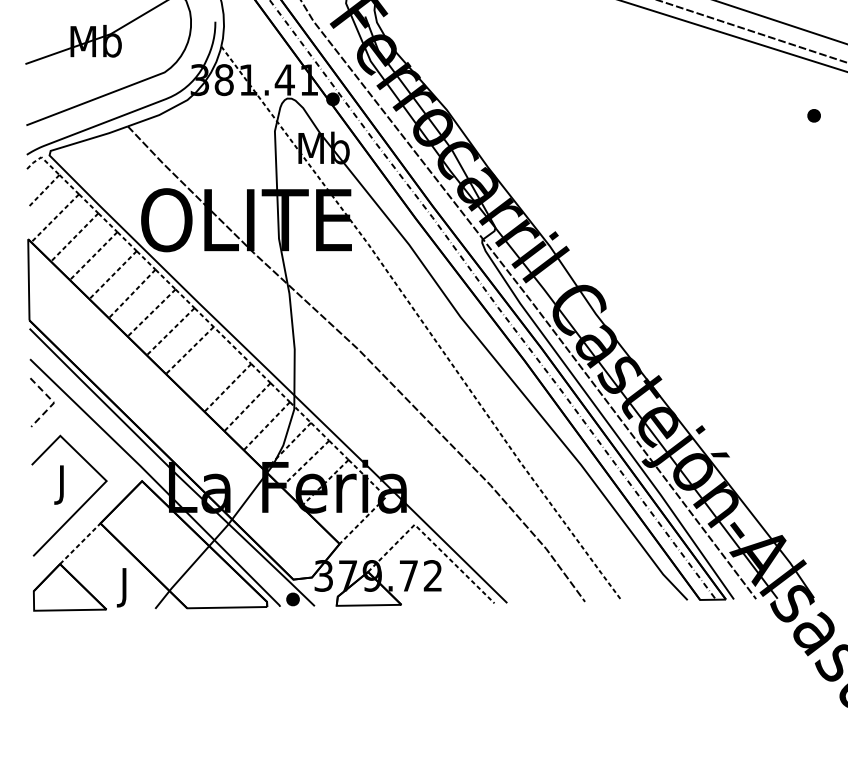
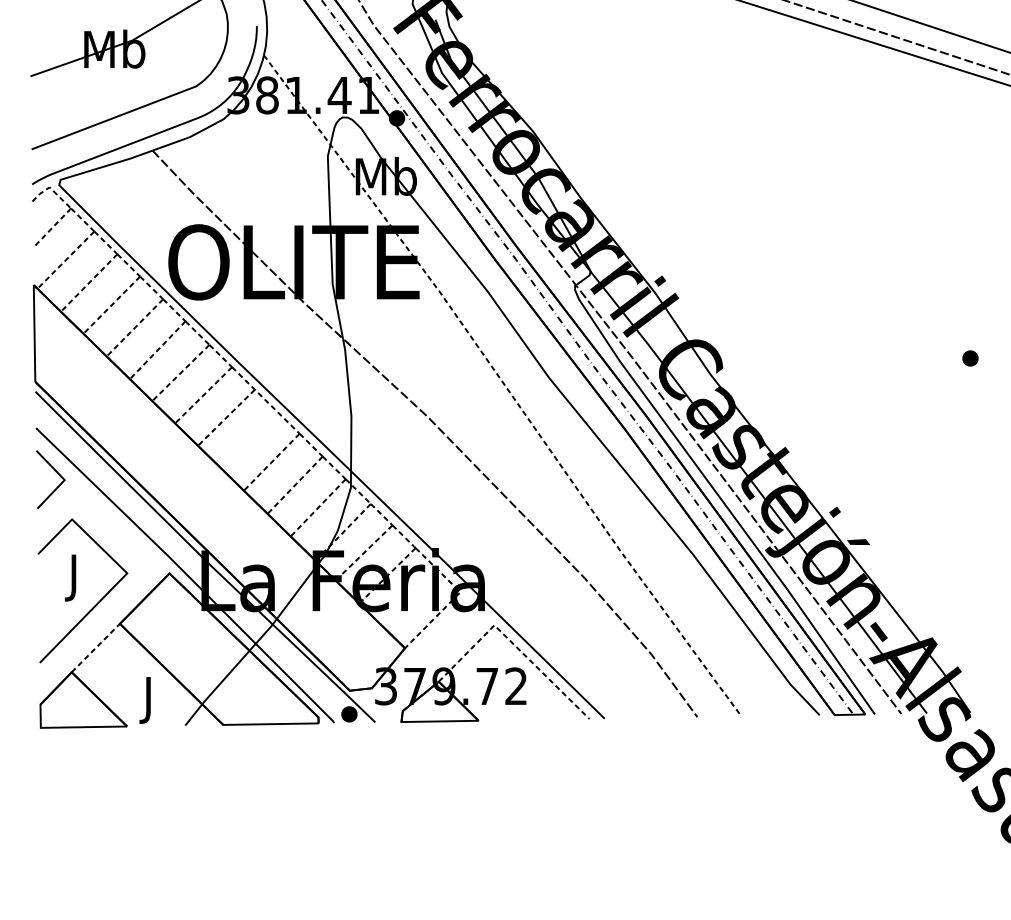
part: (813, 115) -> (969, 358), moved
line: (54, 402) -> (65, 479), dashed -> solid

